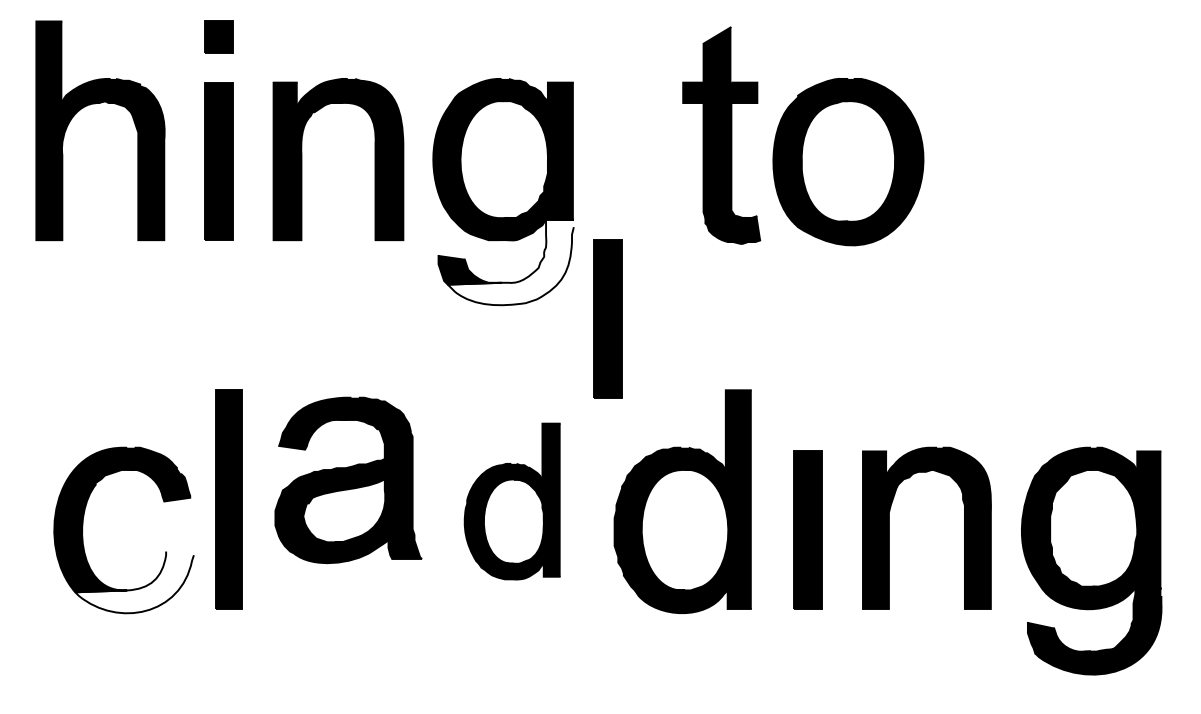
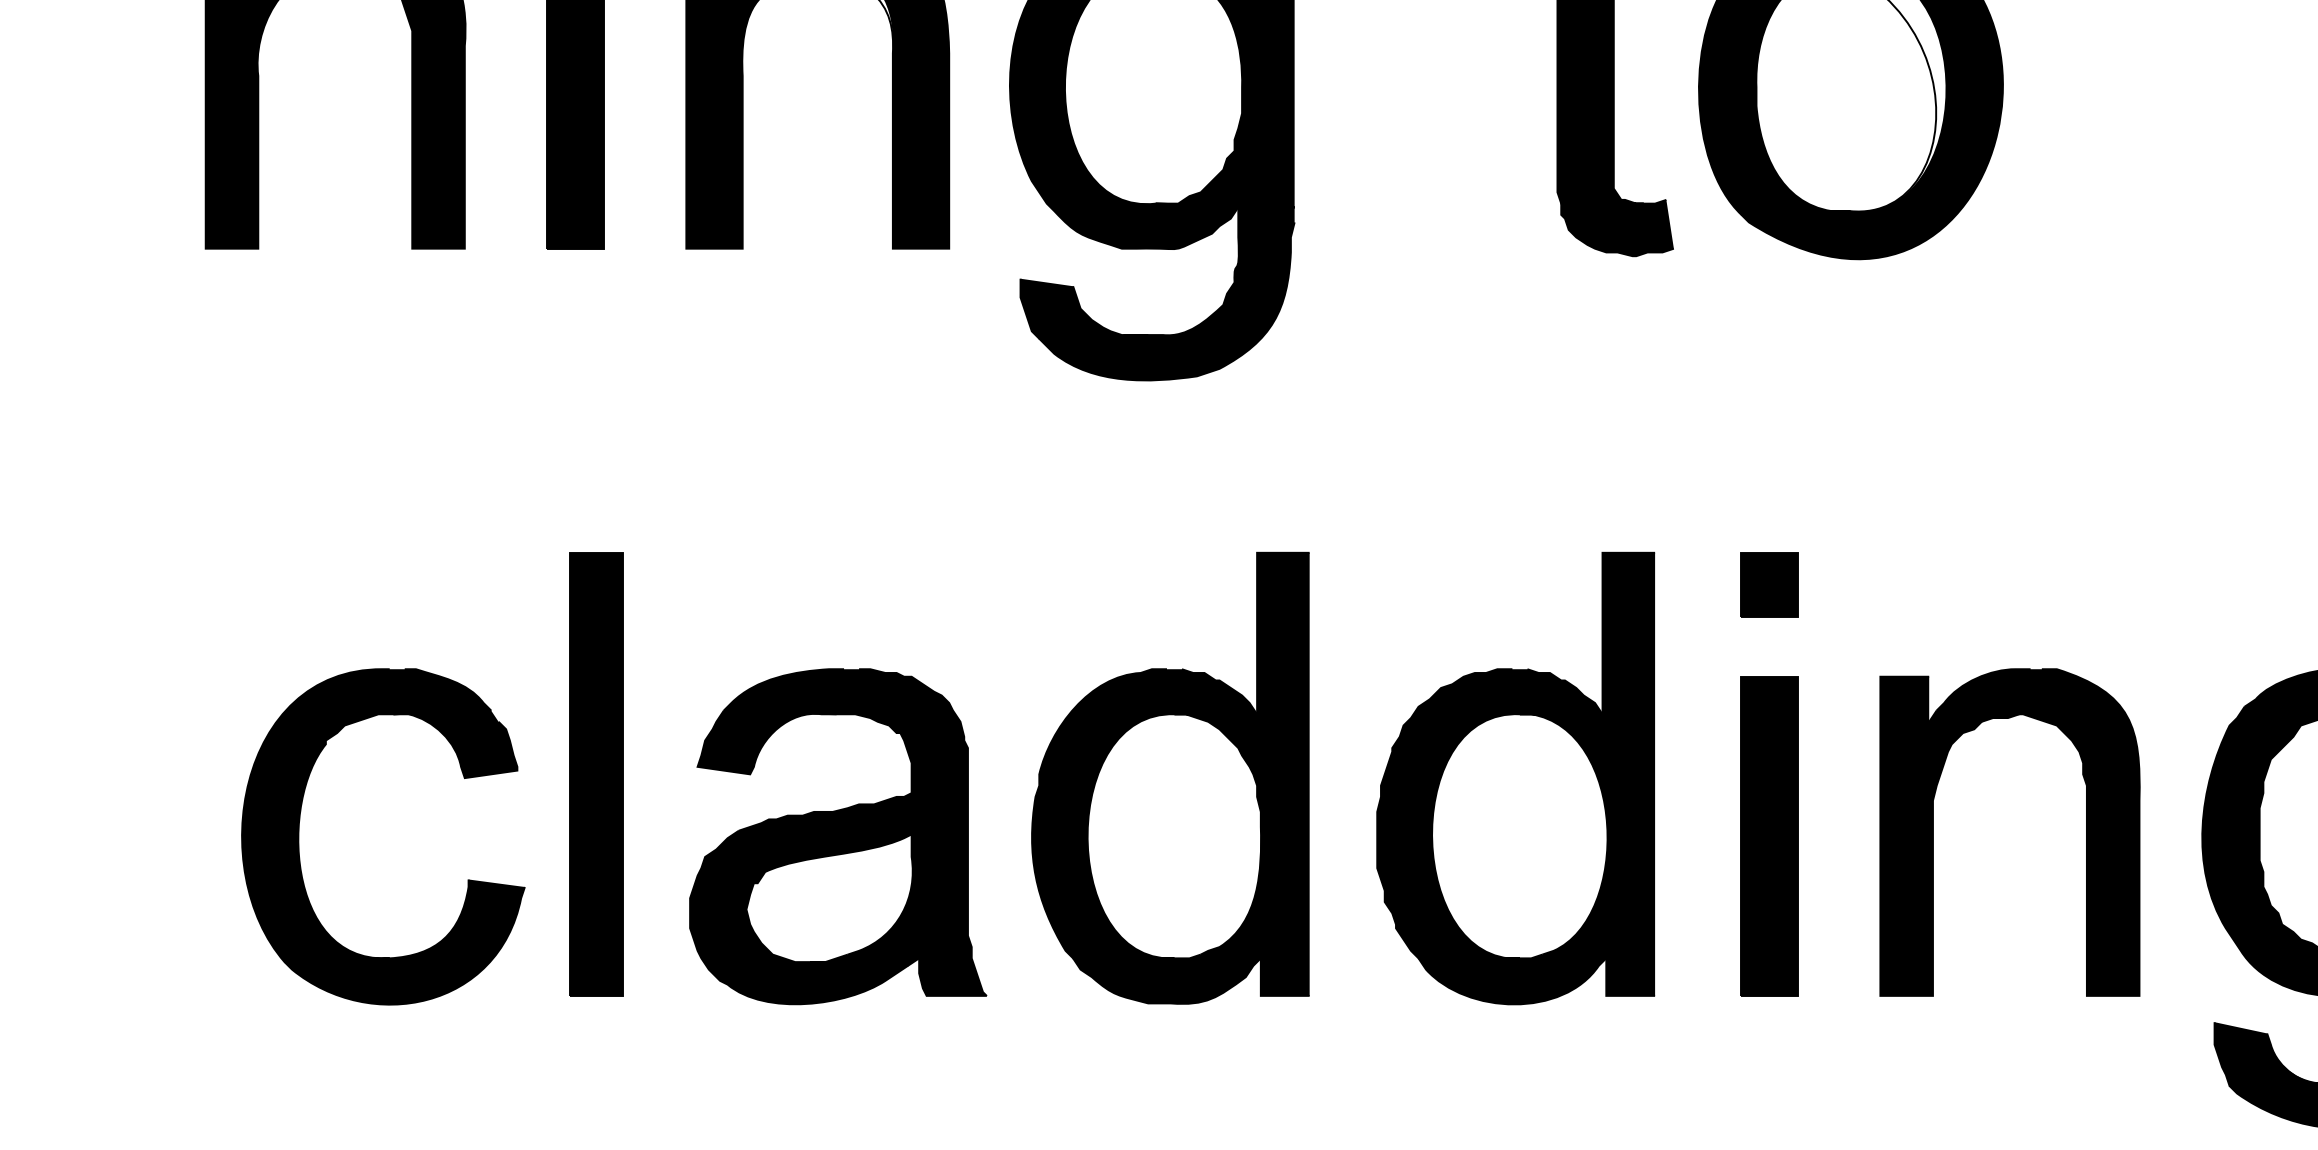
fill: (510, 262) -> (1166, 293), added
part: (607, 318) -> (1362, 407), removed
part: (807, 405) -> (1767, 583), added
part: (348, 480) -> (838, 836), moved
part: (512, 501) -> (1170, 778), size x1.43
fill: (134, 582) -> (404, 942), added

